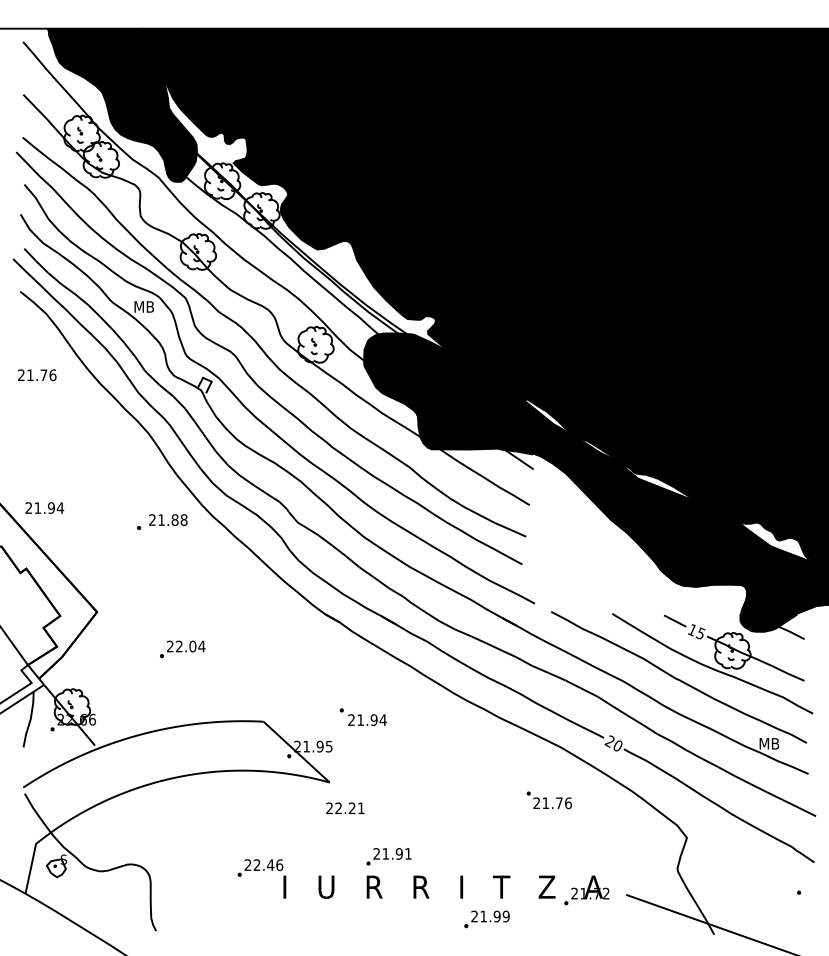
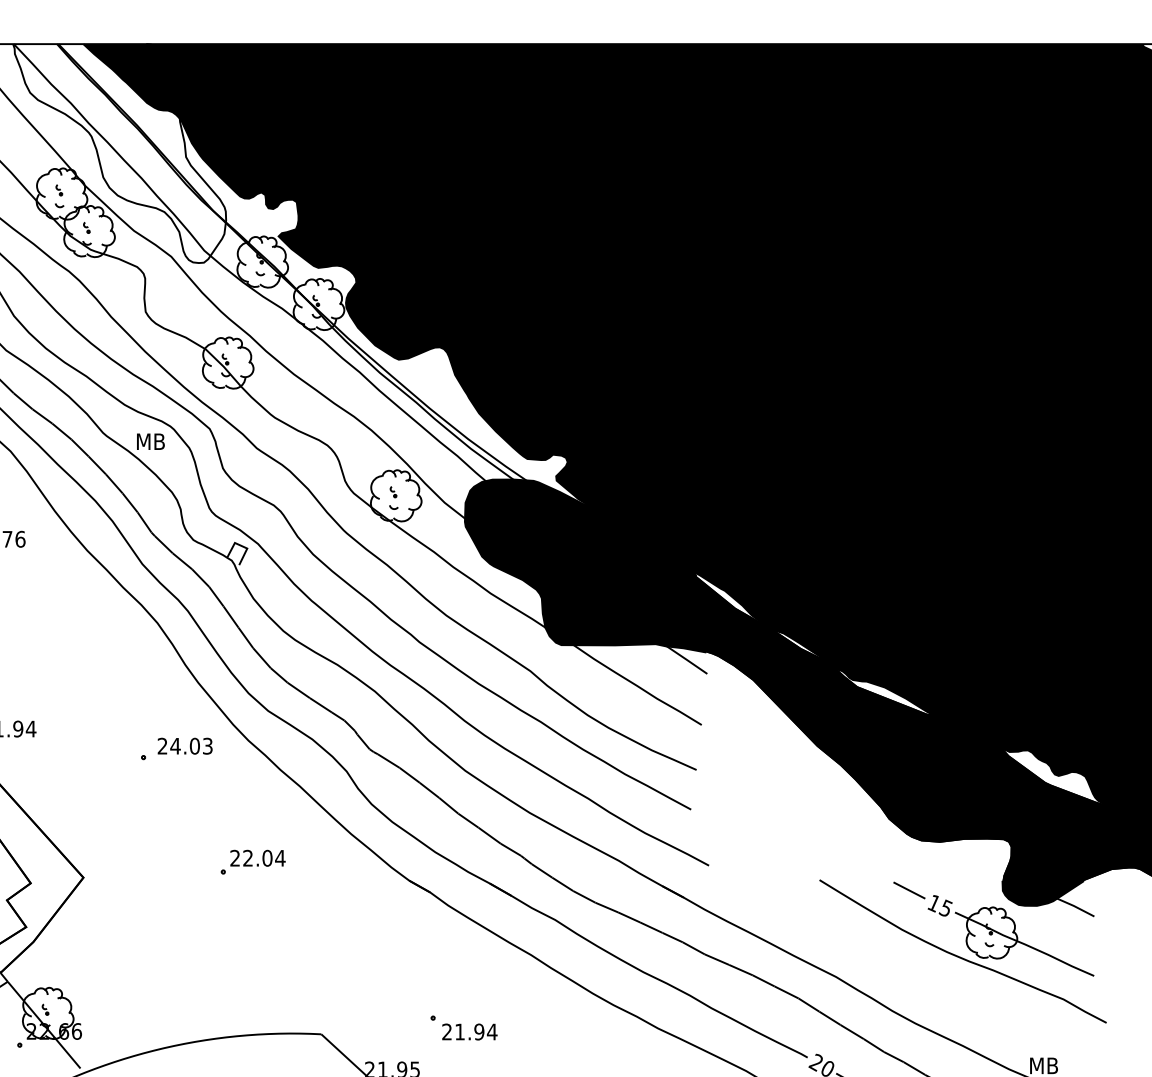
fill: (121, 104) -> (118, 152), removed
text: (172, 519) -> (191, 745), 21.88 -> 24.03
part: (182, 649) -> (252, 862), moved
curve: (678, 678) -> (914, 972), removed

